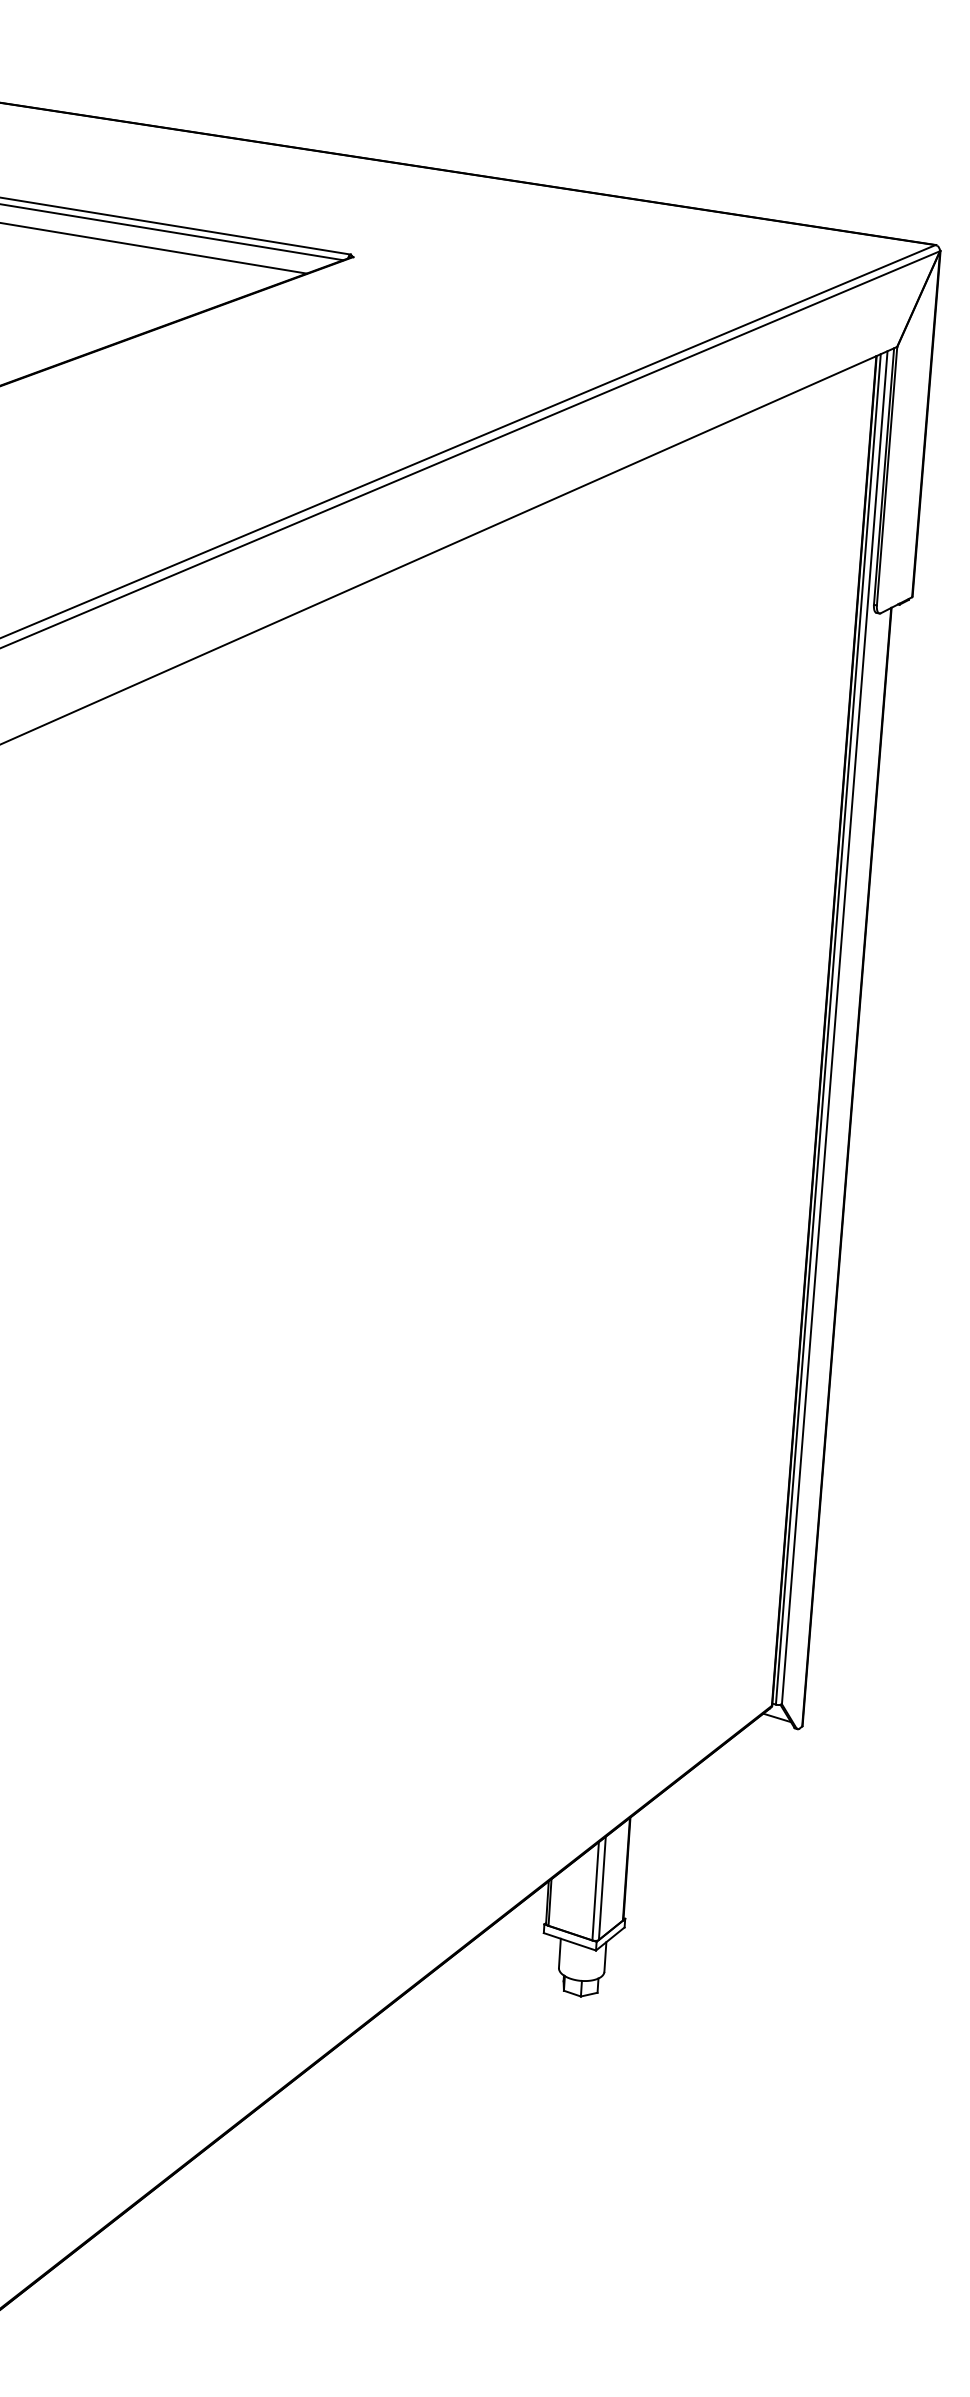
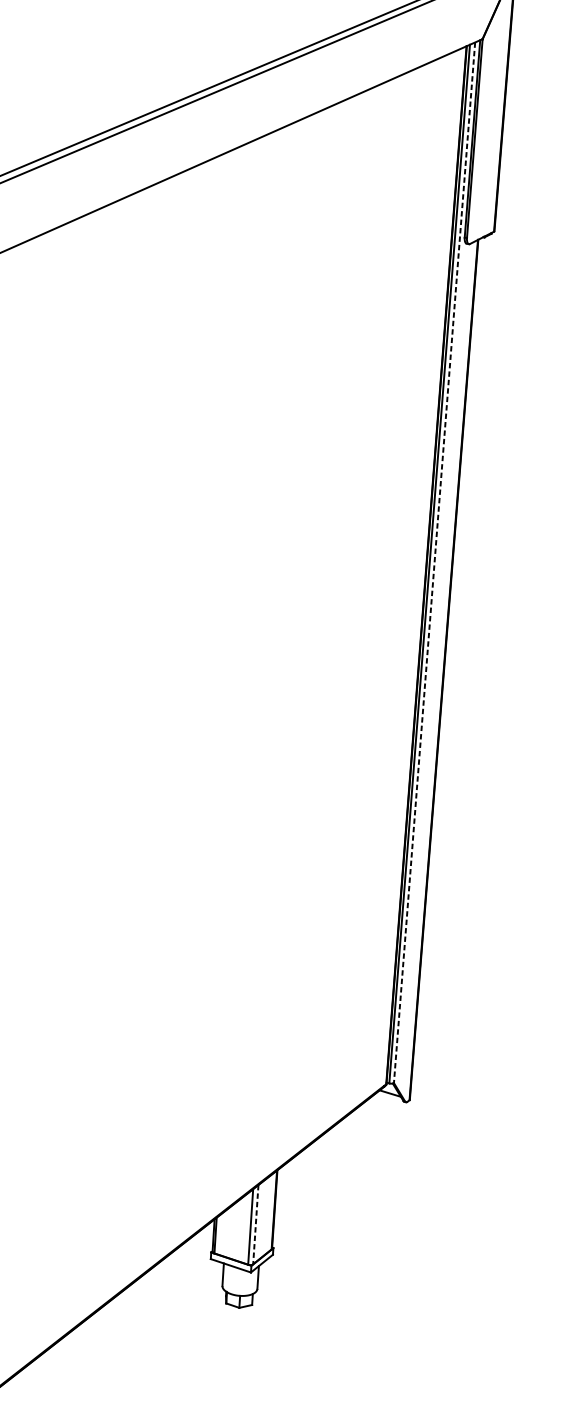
line: (834, 1027) -> (434, 562), solid -> dashed
line: (602, 1888) -> (255, 1224), solid -> dashed

